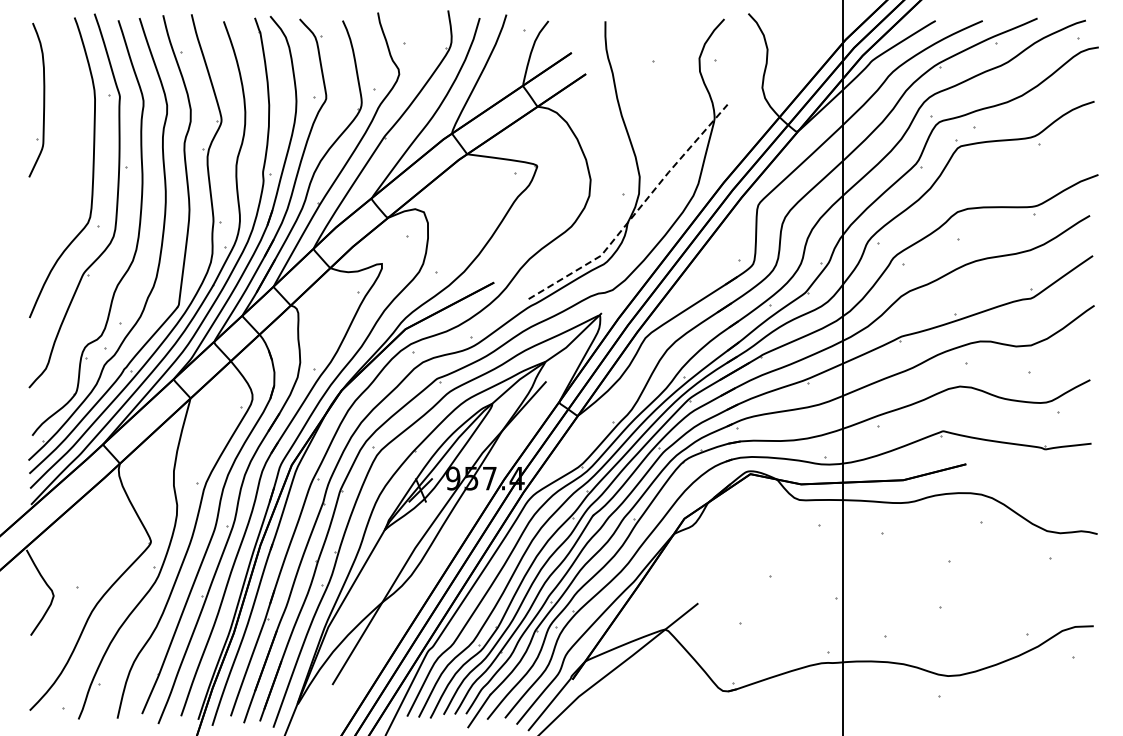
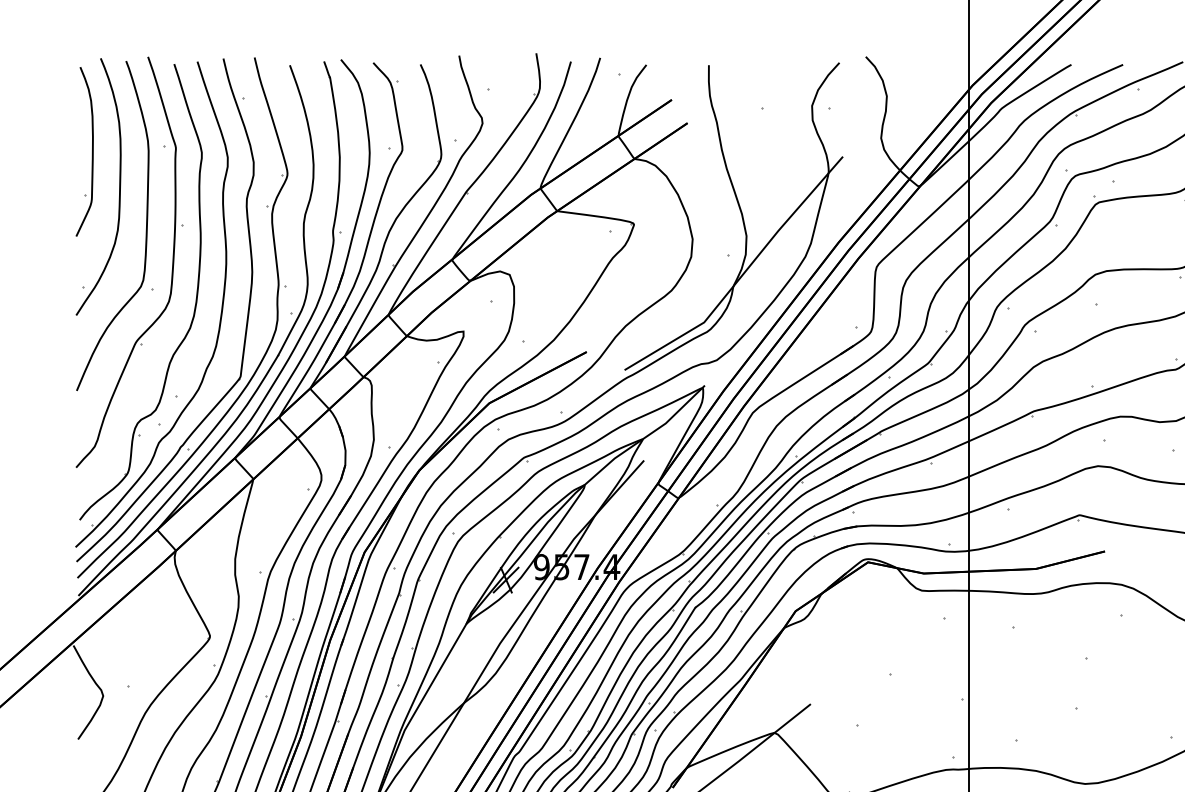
part: (68, 132) -> (119, 187), added
line: (636, 211) -> (742, 273), dashed -> solid

